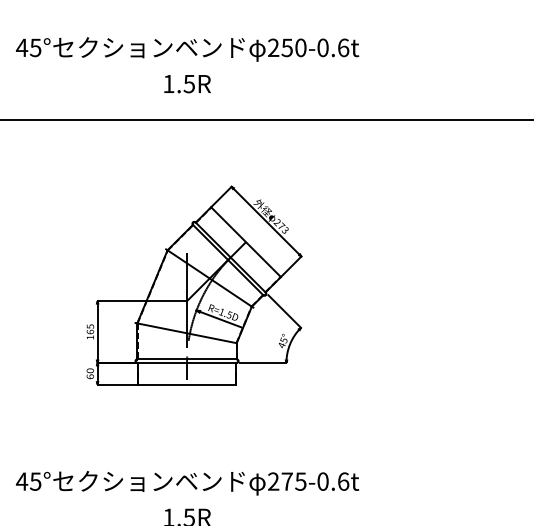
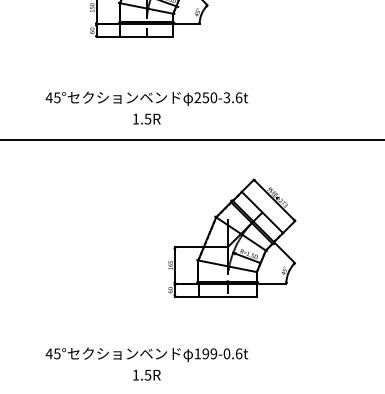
text: (322, 47) -> (226, 97), 250-0.6t -> 250-3.6t
part: (195, 284) -> (232, 237), moved
text: (286, 481) -> (205, 353), 275-0.6t -> 199-0.6t

